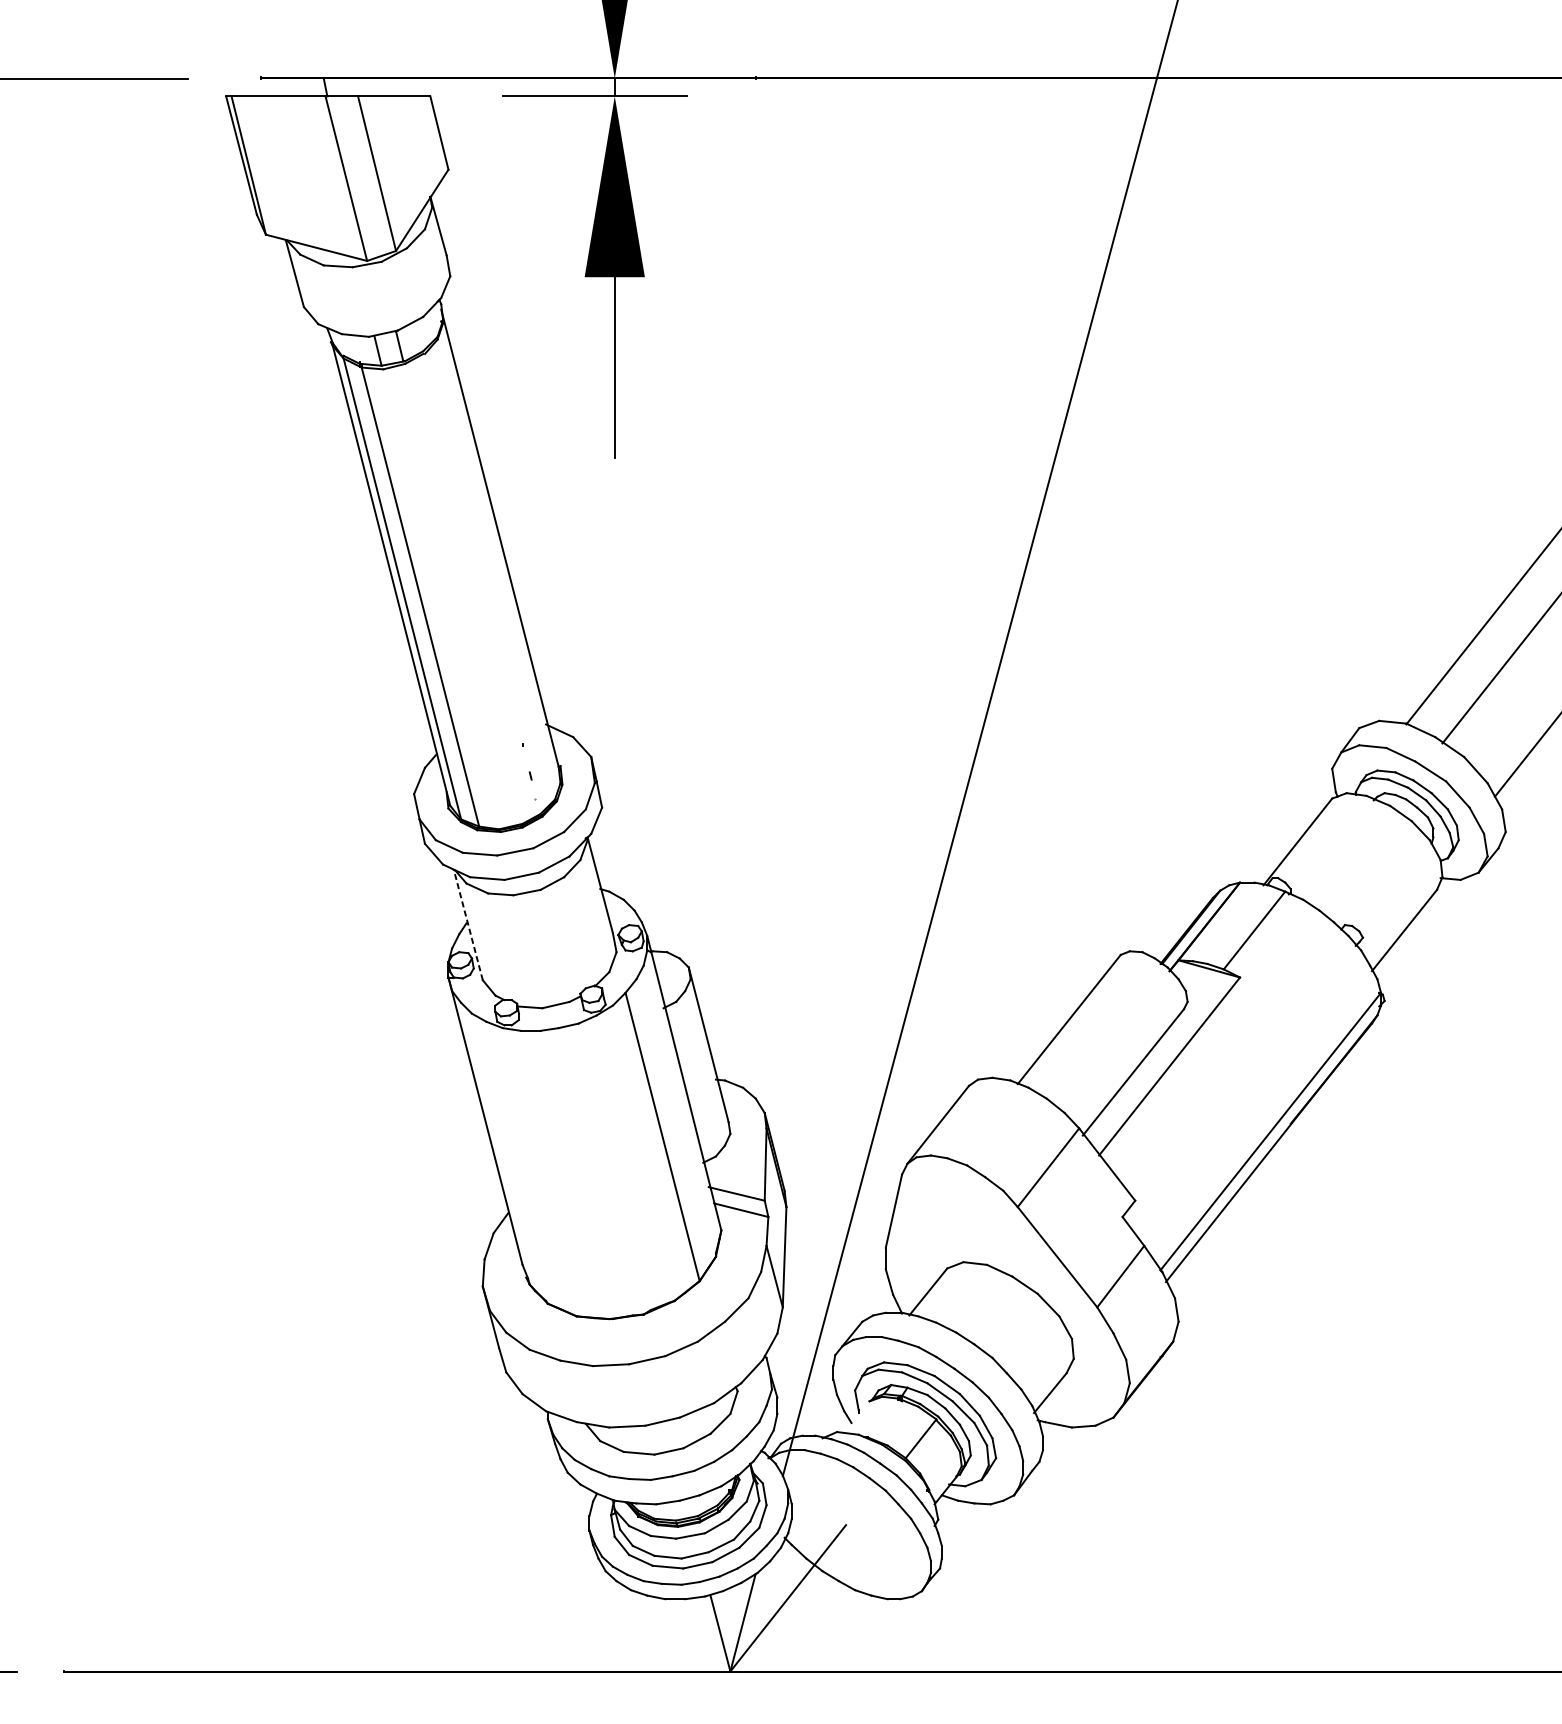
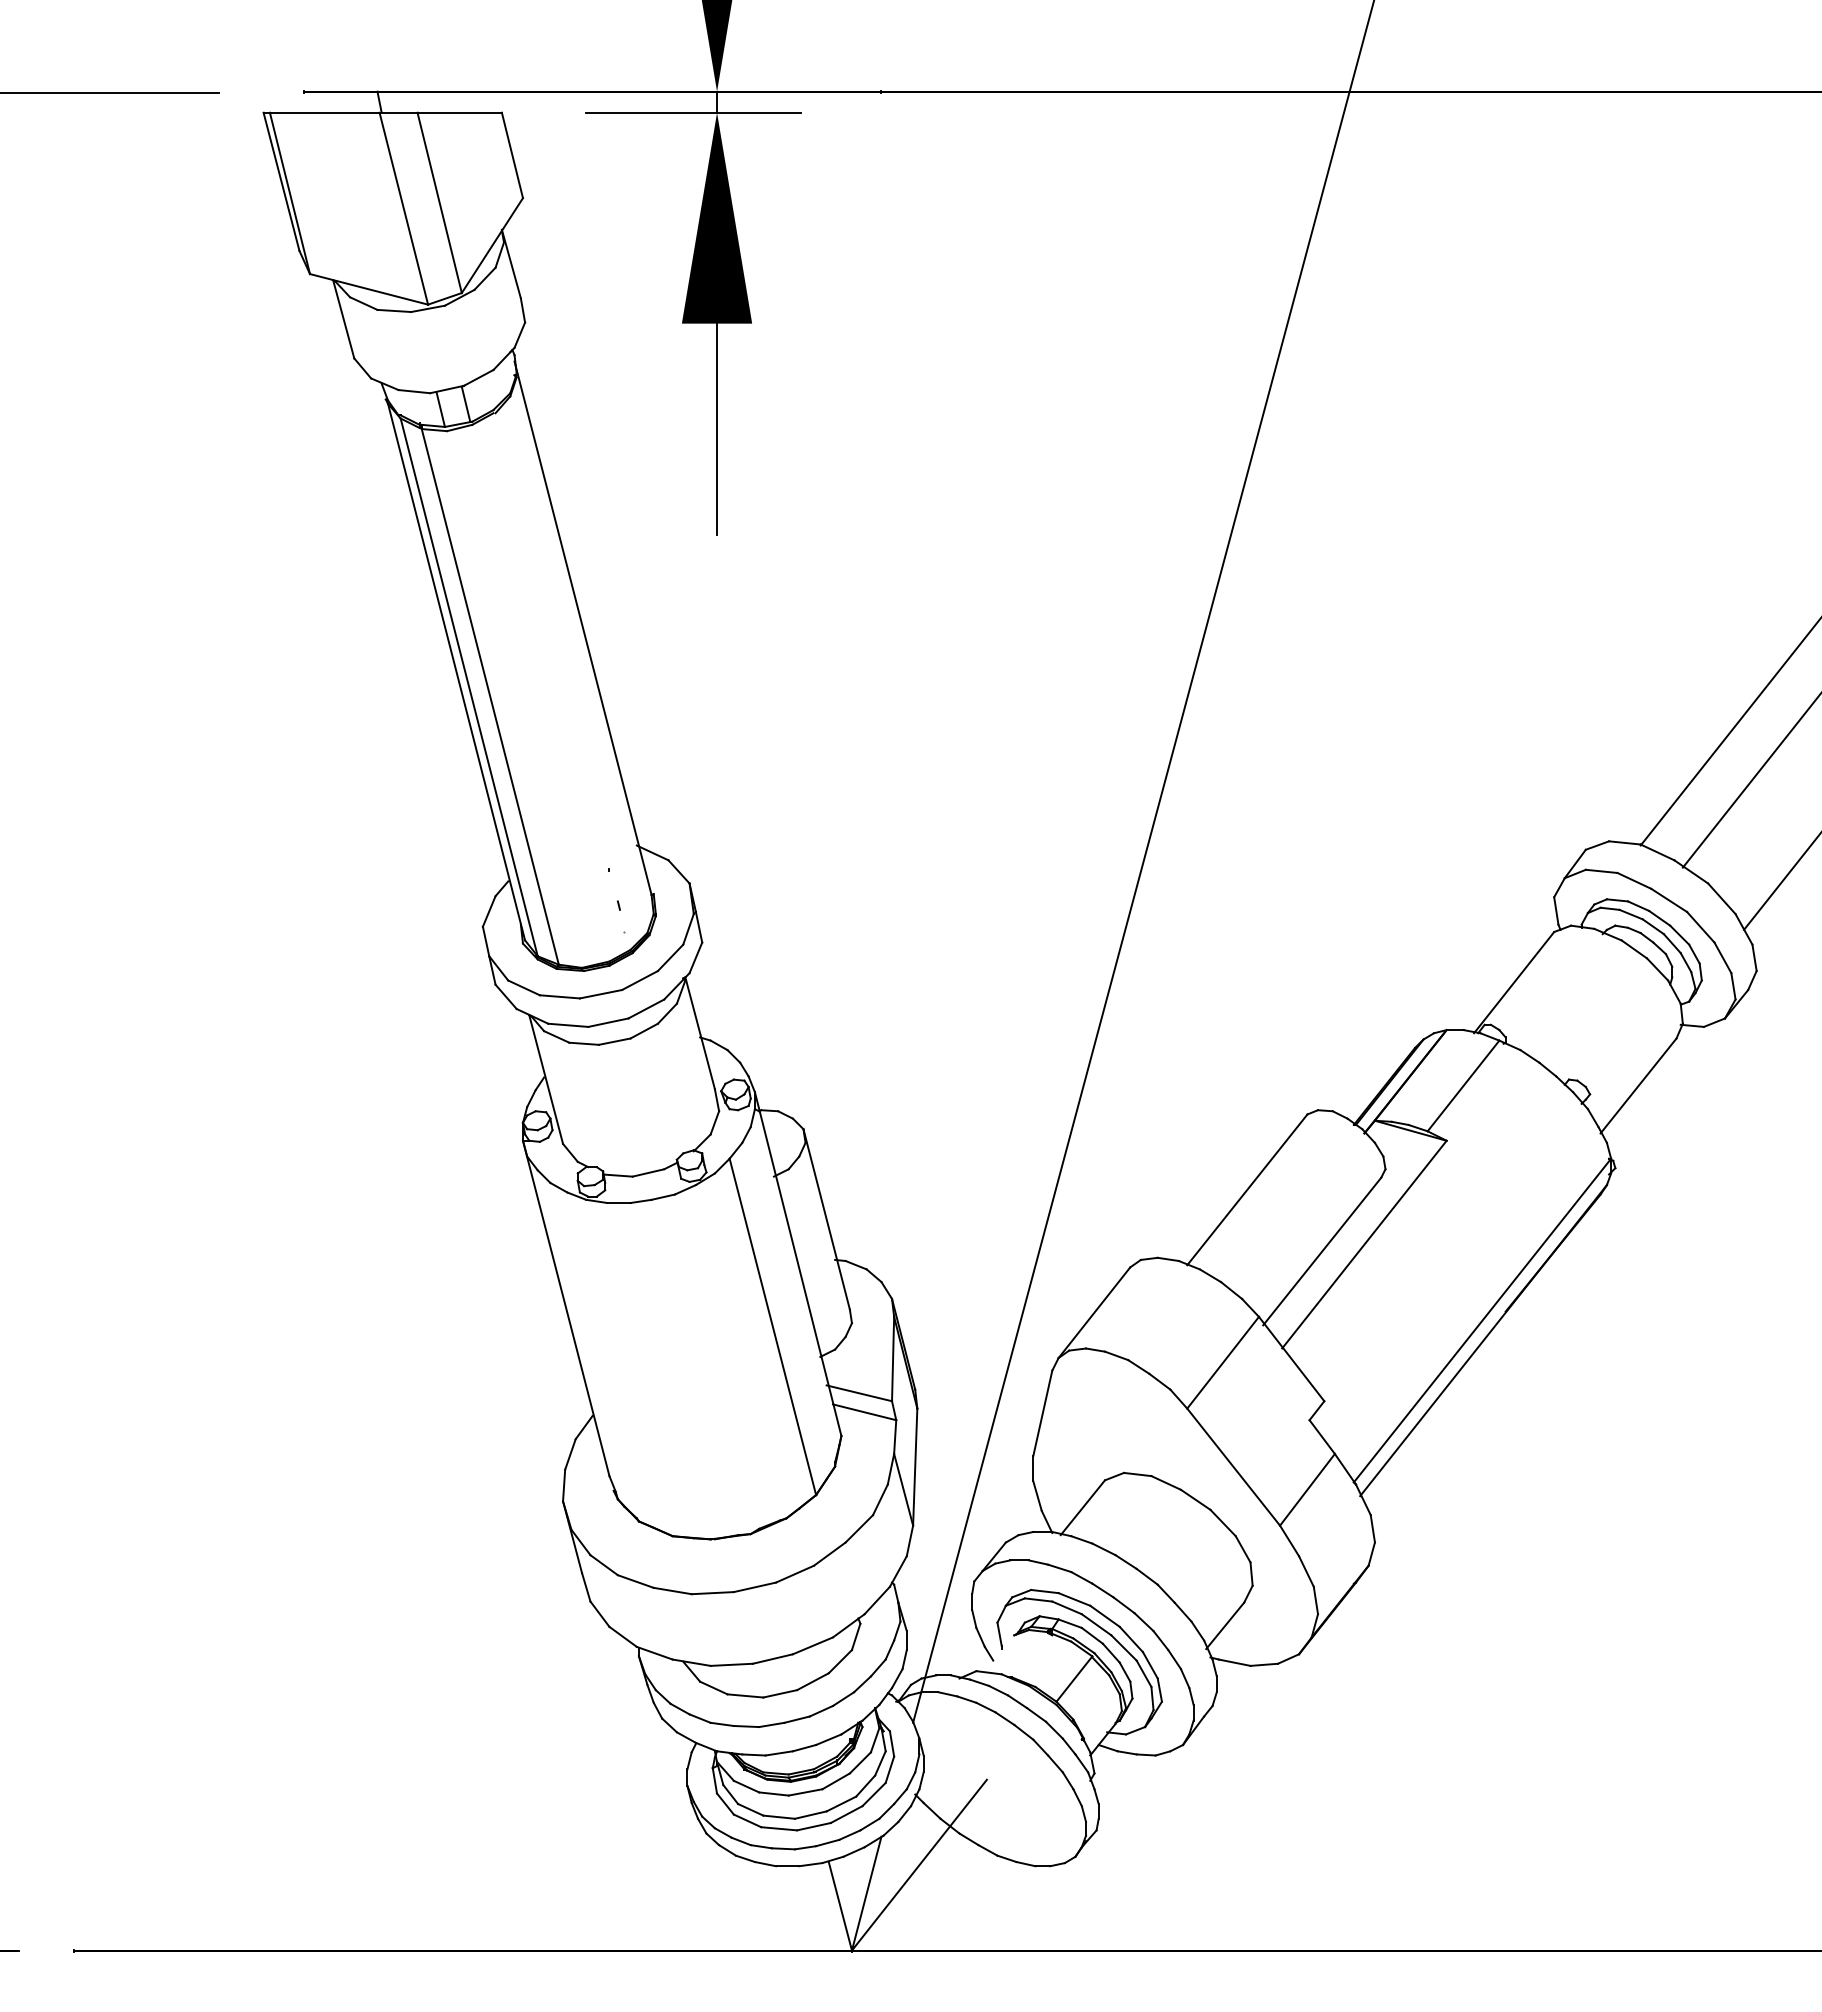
line: (468, 924) -> (546, 1079), dashed -> solid

